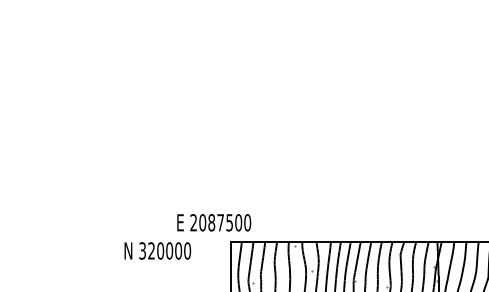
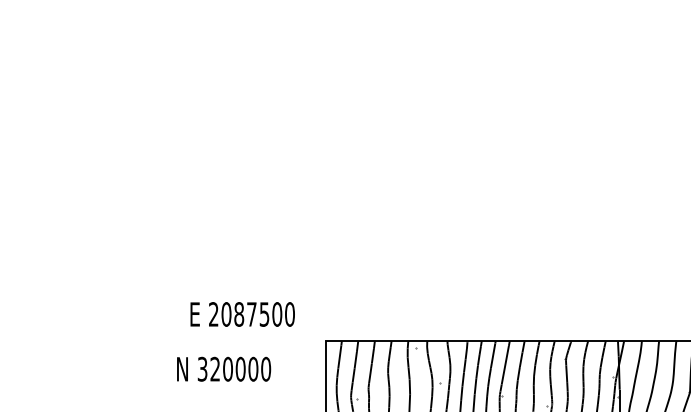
text: (214, 222) -> (242, 314), moved
text: (158, 250) -> (224, 368), moved

